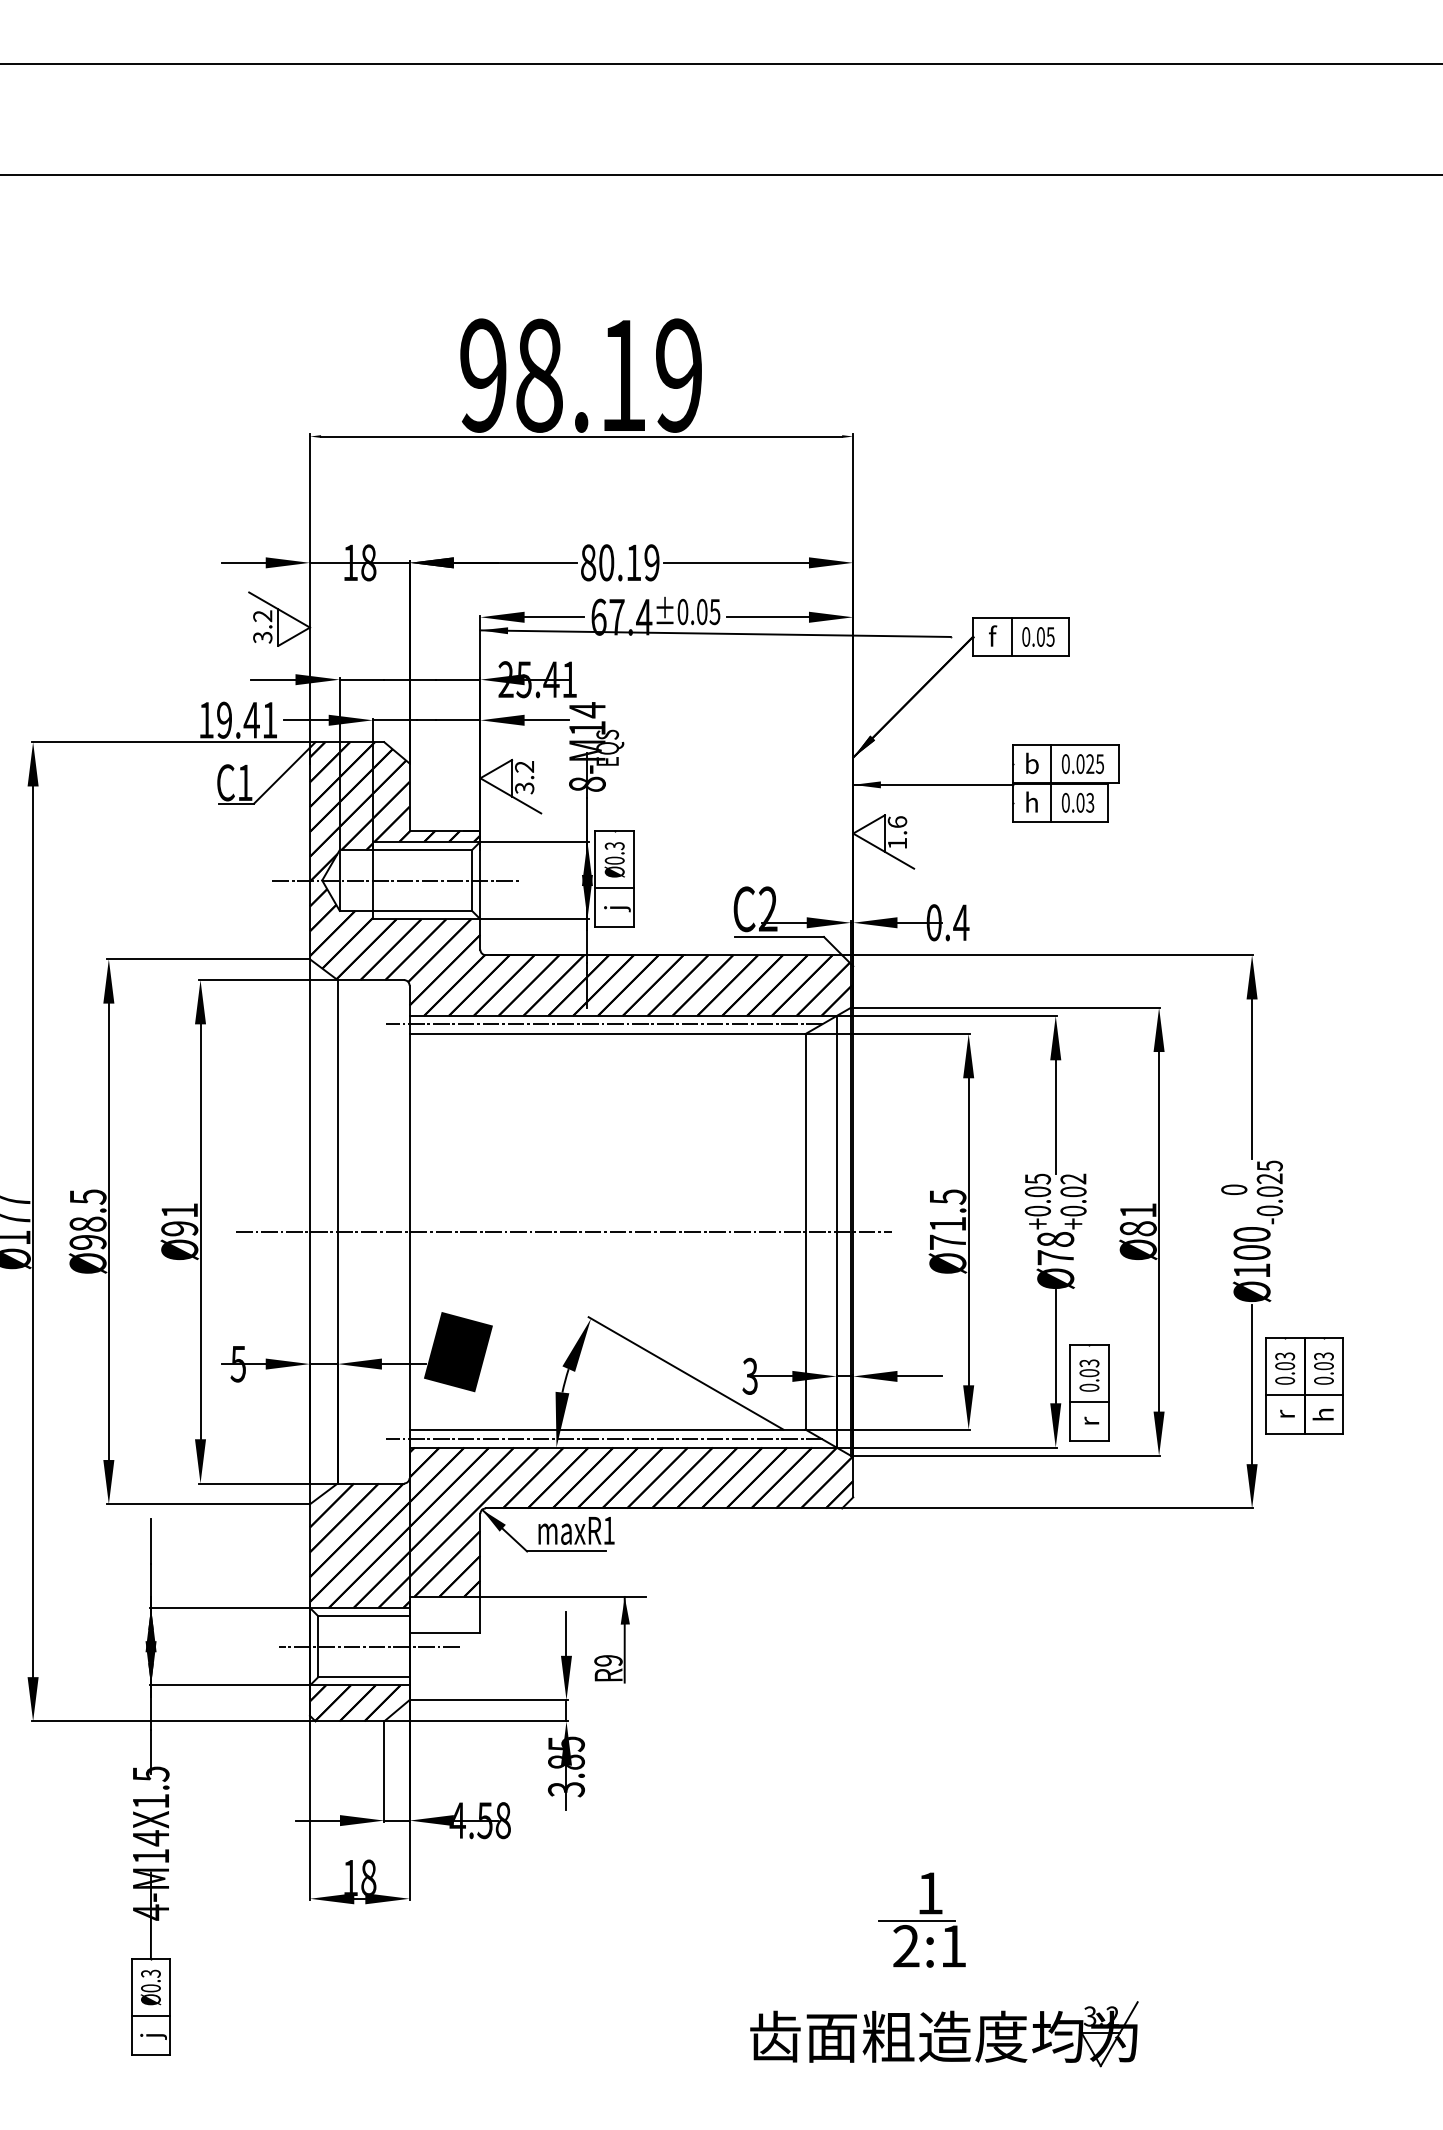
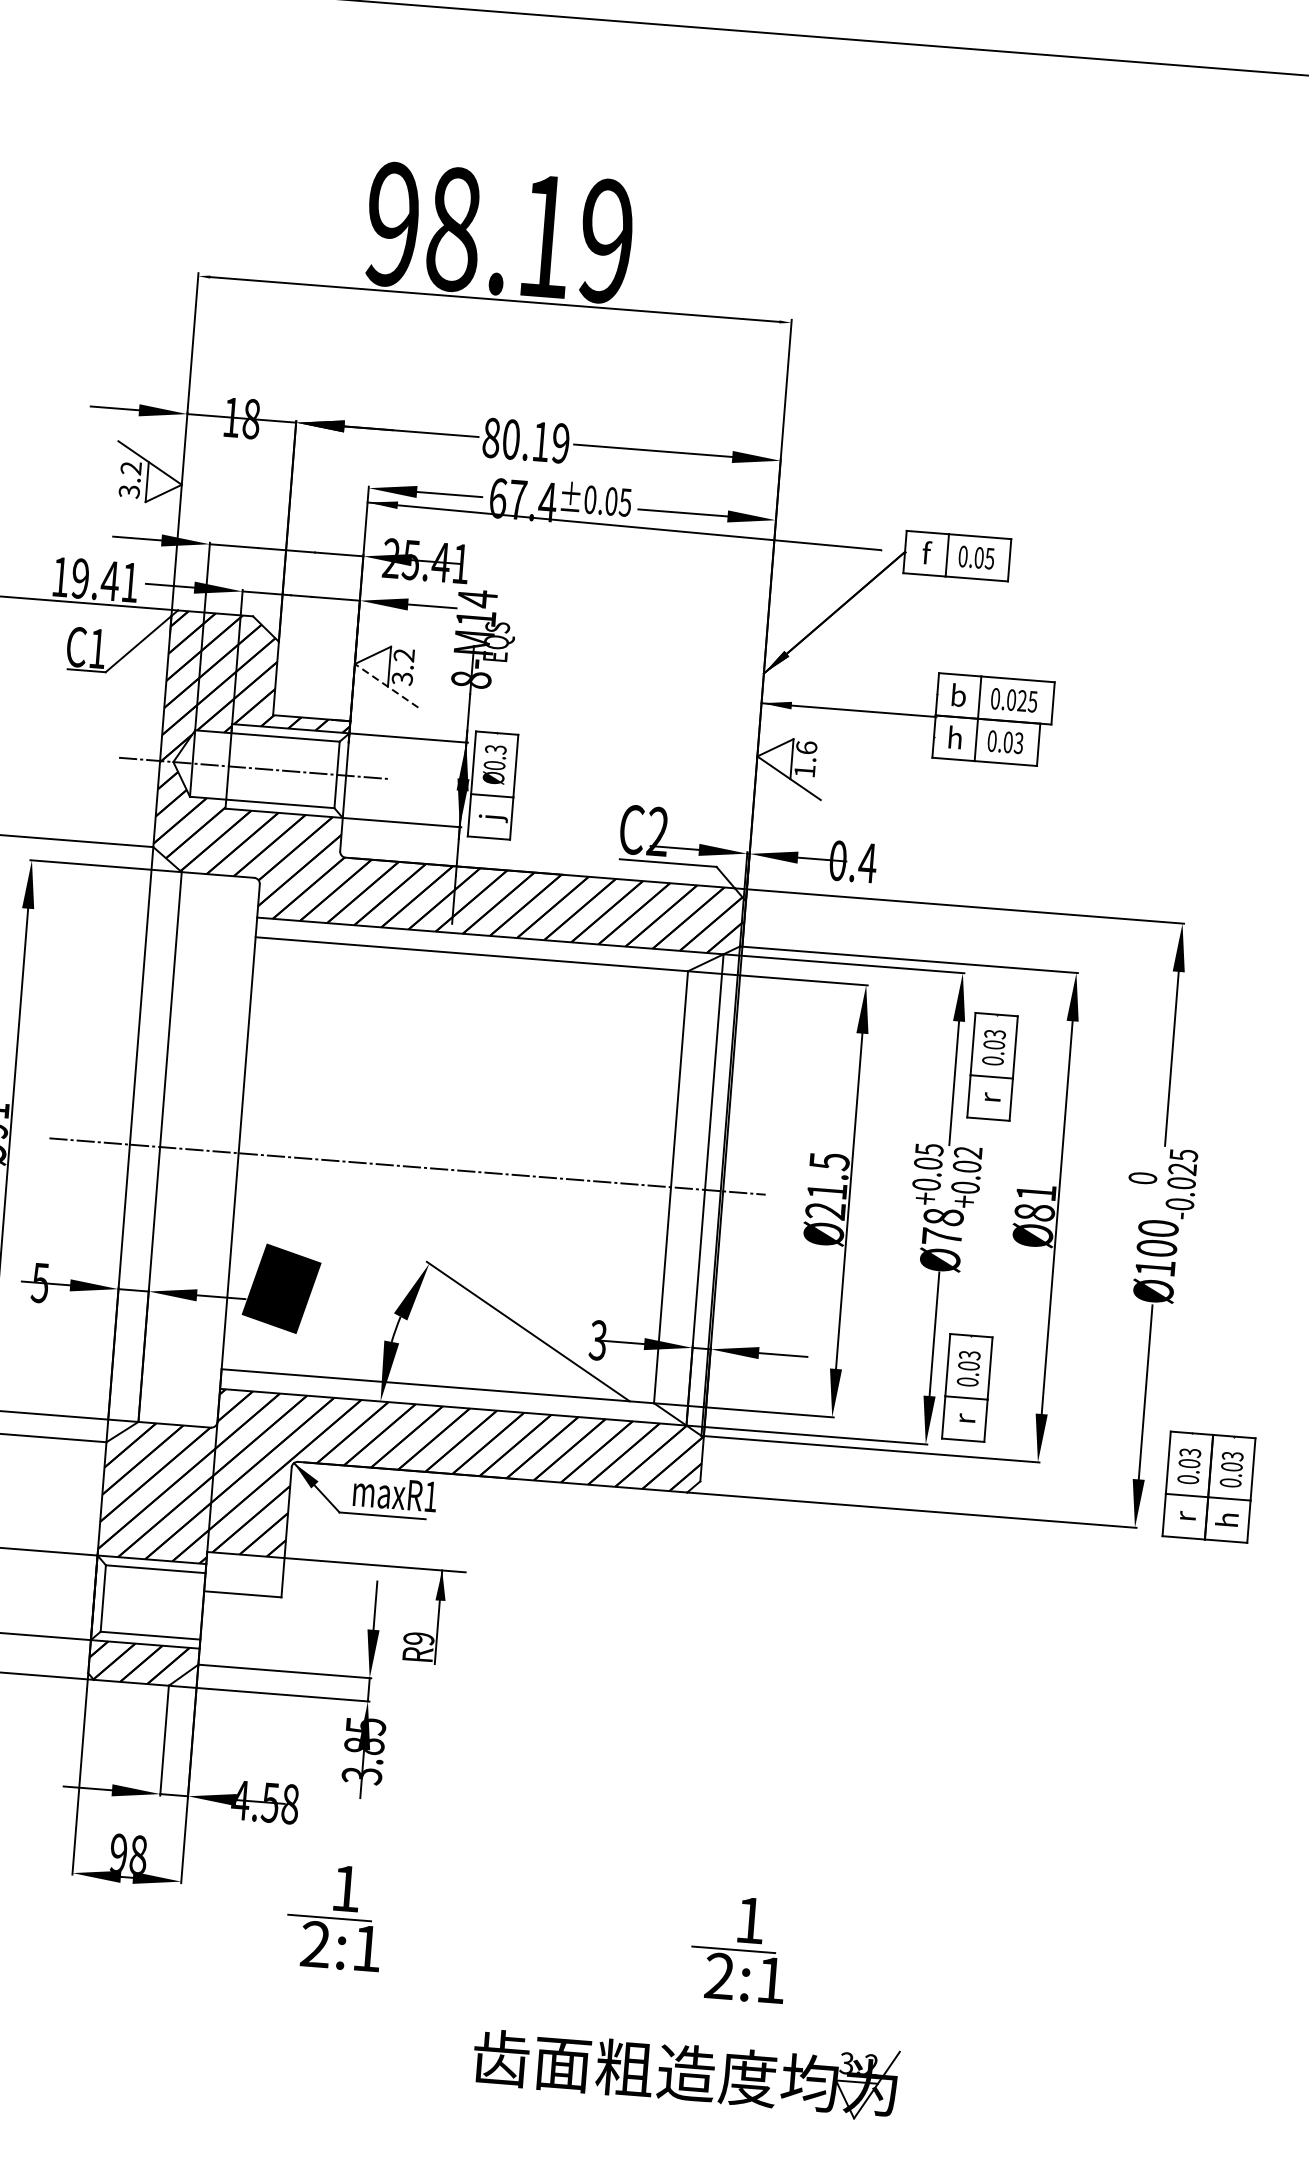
line: (510, 795) -> (386, 685), solid -> dashed
line: (604, 1024) -> (469, 943), removed
part: (1089, 1098) -> (992, 1066), added
text: (947, 1241) -> (825, 1210), Ø71.5 -> Ø21.5
part: (1304, 1385) -> (1209, 1486), moved
line: (604, 1439) -> (433, 1396), removed
line: (368, 1646) -> (158, 1602), removed
text: (350, 1877) -> (118, 1853), 18 -> 98
part: (551, 1919) -> (334, 1916), added
part: (944, 2034) -> (686, 2070), moved

